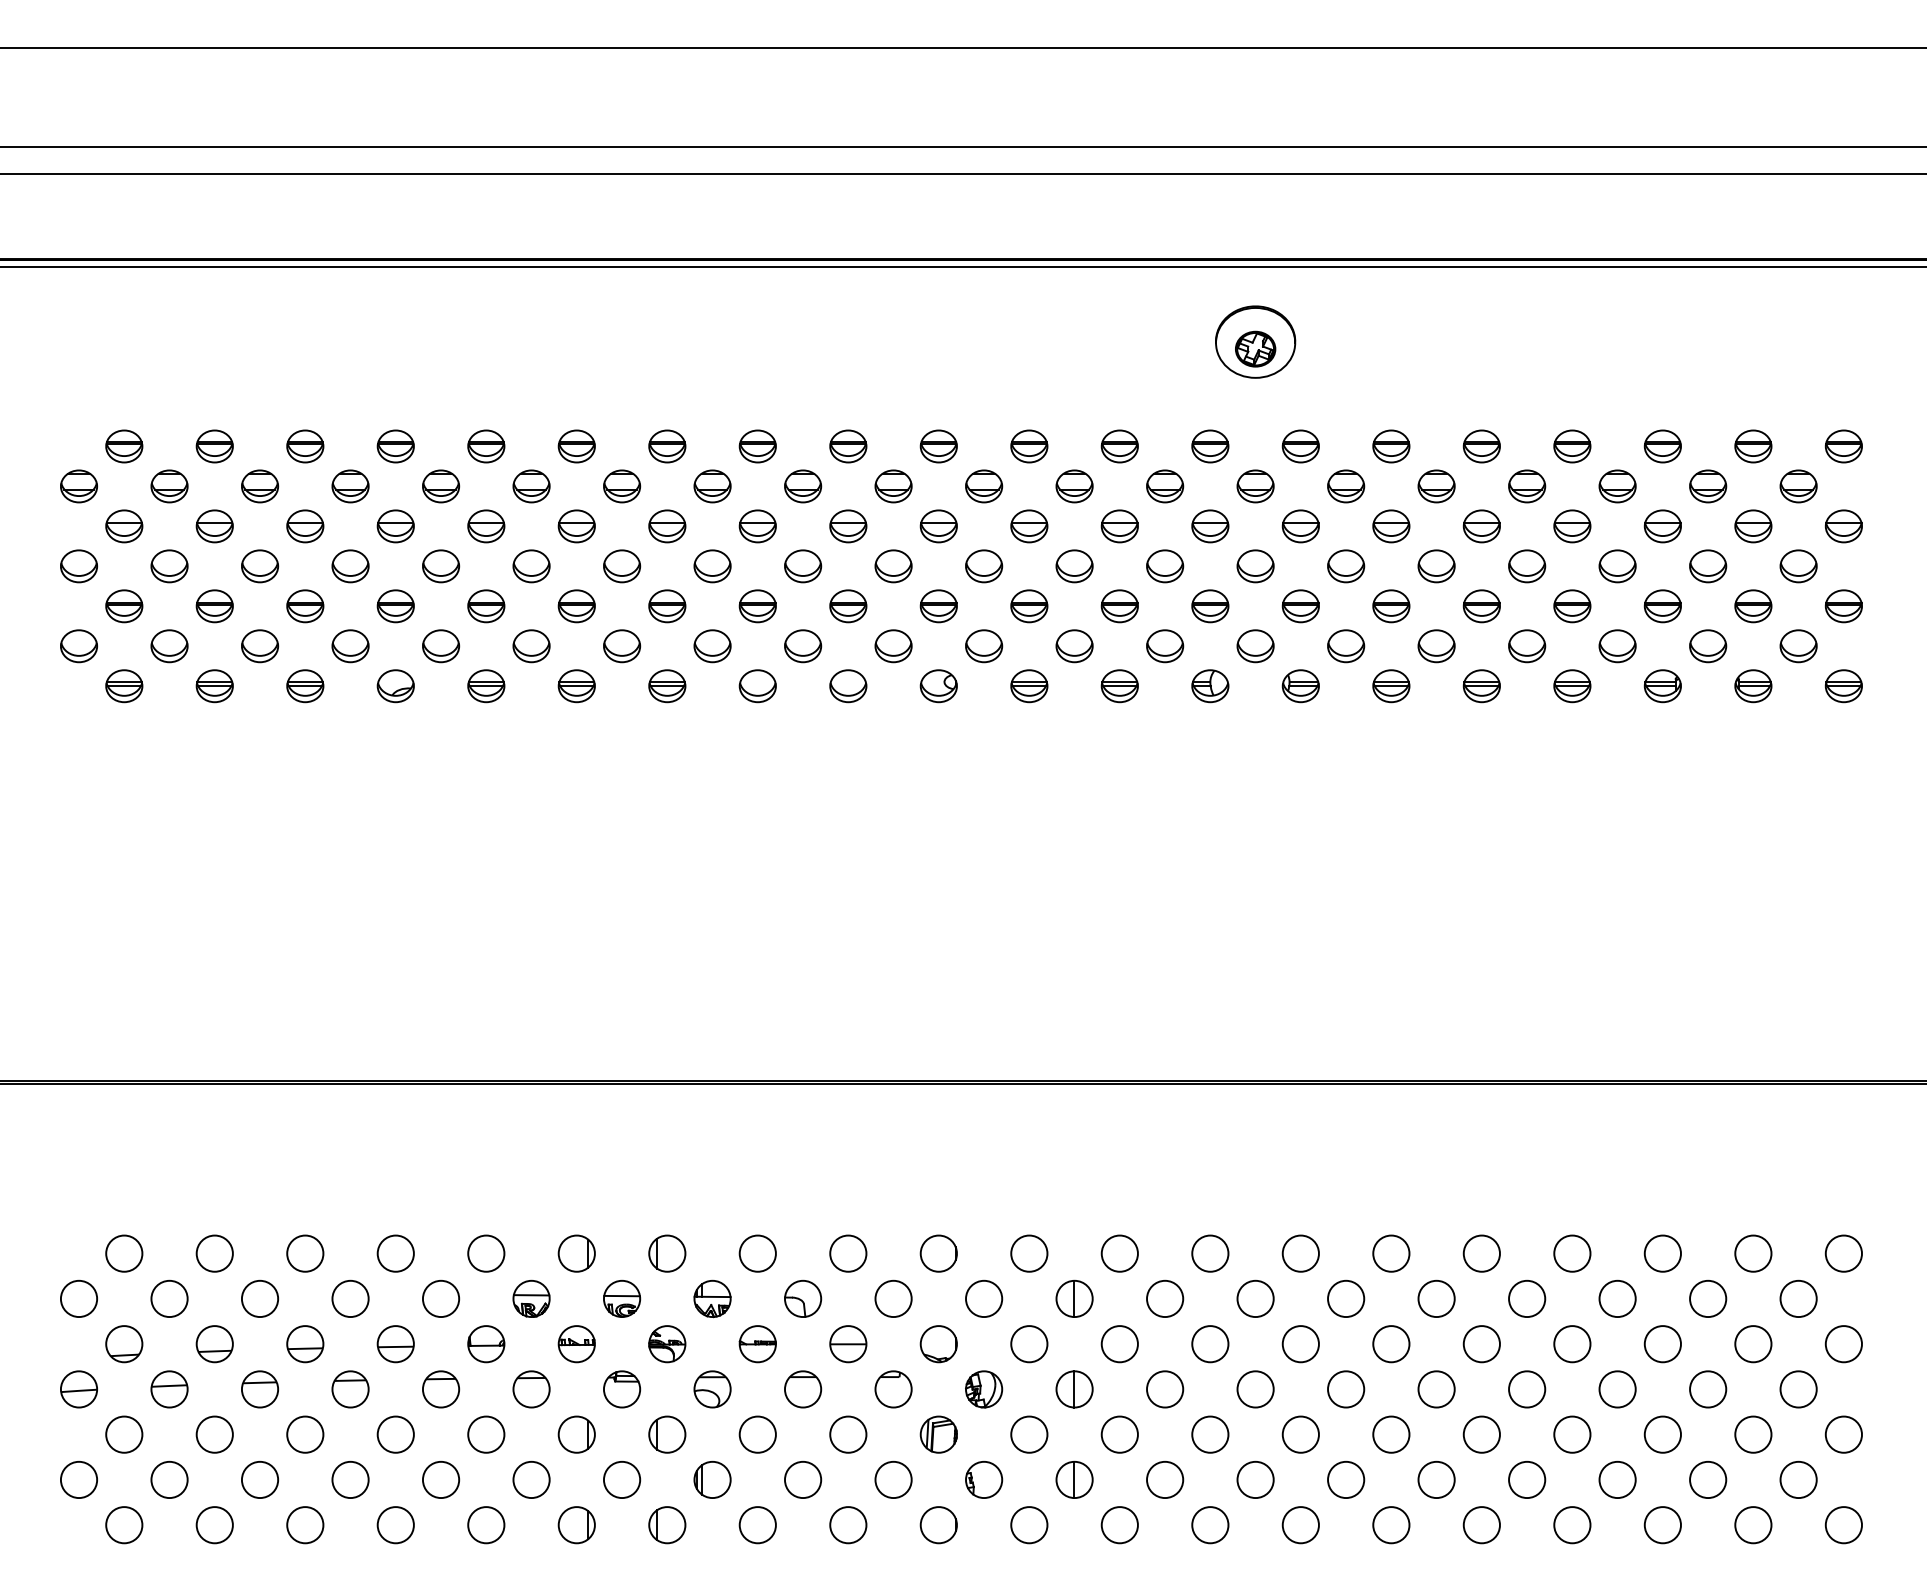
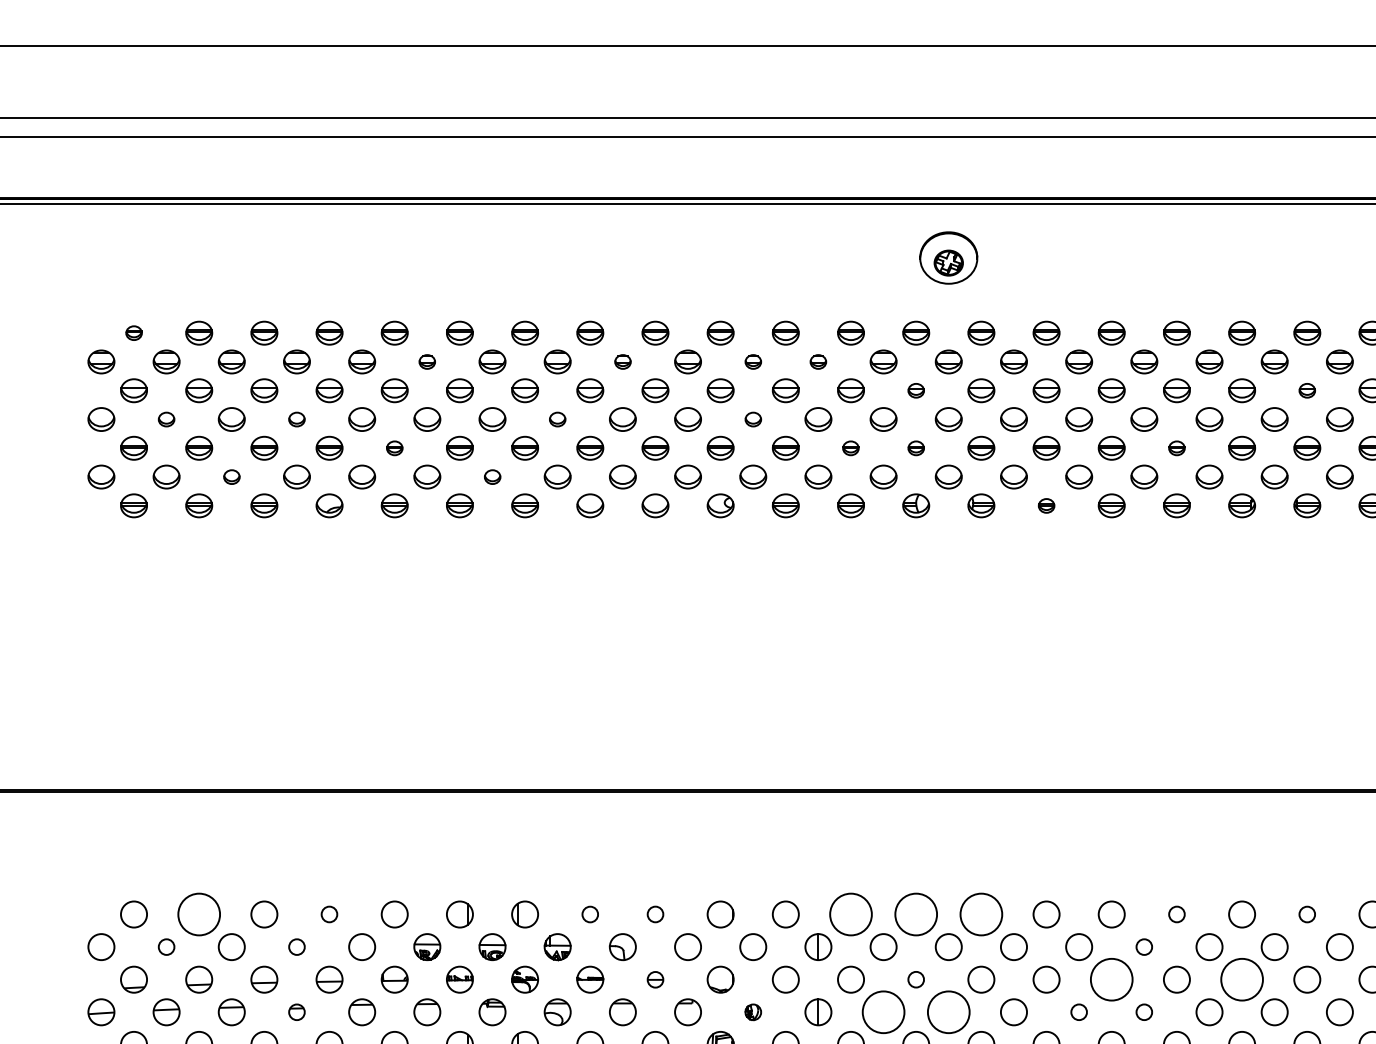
part: (124, 446) -> (134, 333), size x0.6
part: (531, 486) -> (427, 362), size x0.6
part: (803, 486) -> (623, 362), size x0.6
part: (984, 486) -> (753, 362), size x0.6
part: (1074, 486) -> (818, 362), size x0.6
part: (1210, 526) -> (916, 390), size x0.6
part: (1753, 526) -> (1307, 390), size x0.6
part: (169, 566) -> (166, 419), size x0.6
part: (350, 566) -> (296, 419), size x0.6
part: (712, 566) -> (557, 419), size x0.6
part: (984, 566) -> (753, 419), size x0.6
part: (486, 606) -> (394, 448), size x0.6
part: (1119, 606) -> (850, 448), size x0.6
part: (1210, 606) -> (916, 448), size x0.6
part: (1572, 606) -> (1177, 448), size x0.6
part: (260, 646) -> (232, 477), size x0.6
part: (622, 646) -> (492, 477), size x0.6
part: (1391, 686) -> (1046, 506), size x0.6
circle: (214, 1253) -> (198, 914), size x1.6
circle: (395, 1253) -> (329, 914), size x0.6
circle: (757, 1253) -> (590, 914), size x0.6
circle: (848, 1253) -> (655, 914), size x0.6
circle: (1119, 1253) -> (850, 914), size x1.6
circle: (1210, 1253) -> (916, 914), size x1.6
circle: (1300, 1253) -> (981, 914), size x1.6
circle: (1572, 1253) -> (1177, 914), size x0.6
circle: (1753, 1253) -> (1307, 914), size x0.6
circle: (169, 1298) -> (166, 946), size x0.6
circle: (350, 1298) -> (296, 946), size x0.6
circle: (1527, 1298) -> (1144, 946), size x0.6
part: (848, 1344) -> (655, 979), size x0.6
circle: (1210, 1344) -> (916, 979), size x0.6
circle: (1481, 1344) -> (1111, 979), size x1.6
circle: (1662, 1344) -> (1241, 979), size x1.6
part: (350, 1389) -> (296, 1012), size x0.6
part: (984, 1389) -> (753, 1012), size x0.6
circle: (1165, 1389) -> (883, 1012), size x1.6
circle: (1255, 1389) -> (948, 1012), size x1.6
circle: (1436, 1389) -> (1079, 1012), size x0.6
circle: (1527, 1389) -> (1144, 1012), size x0.6

